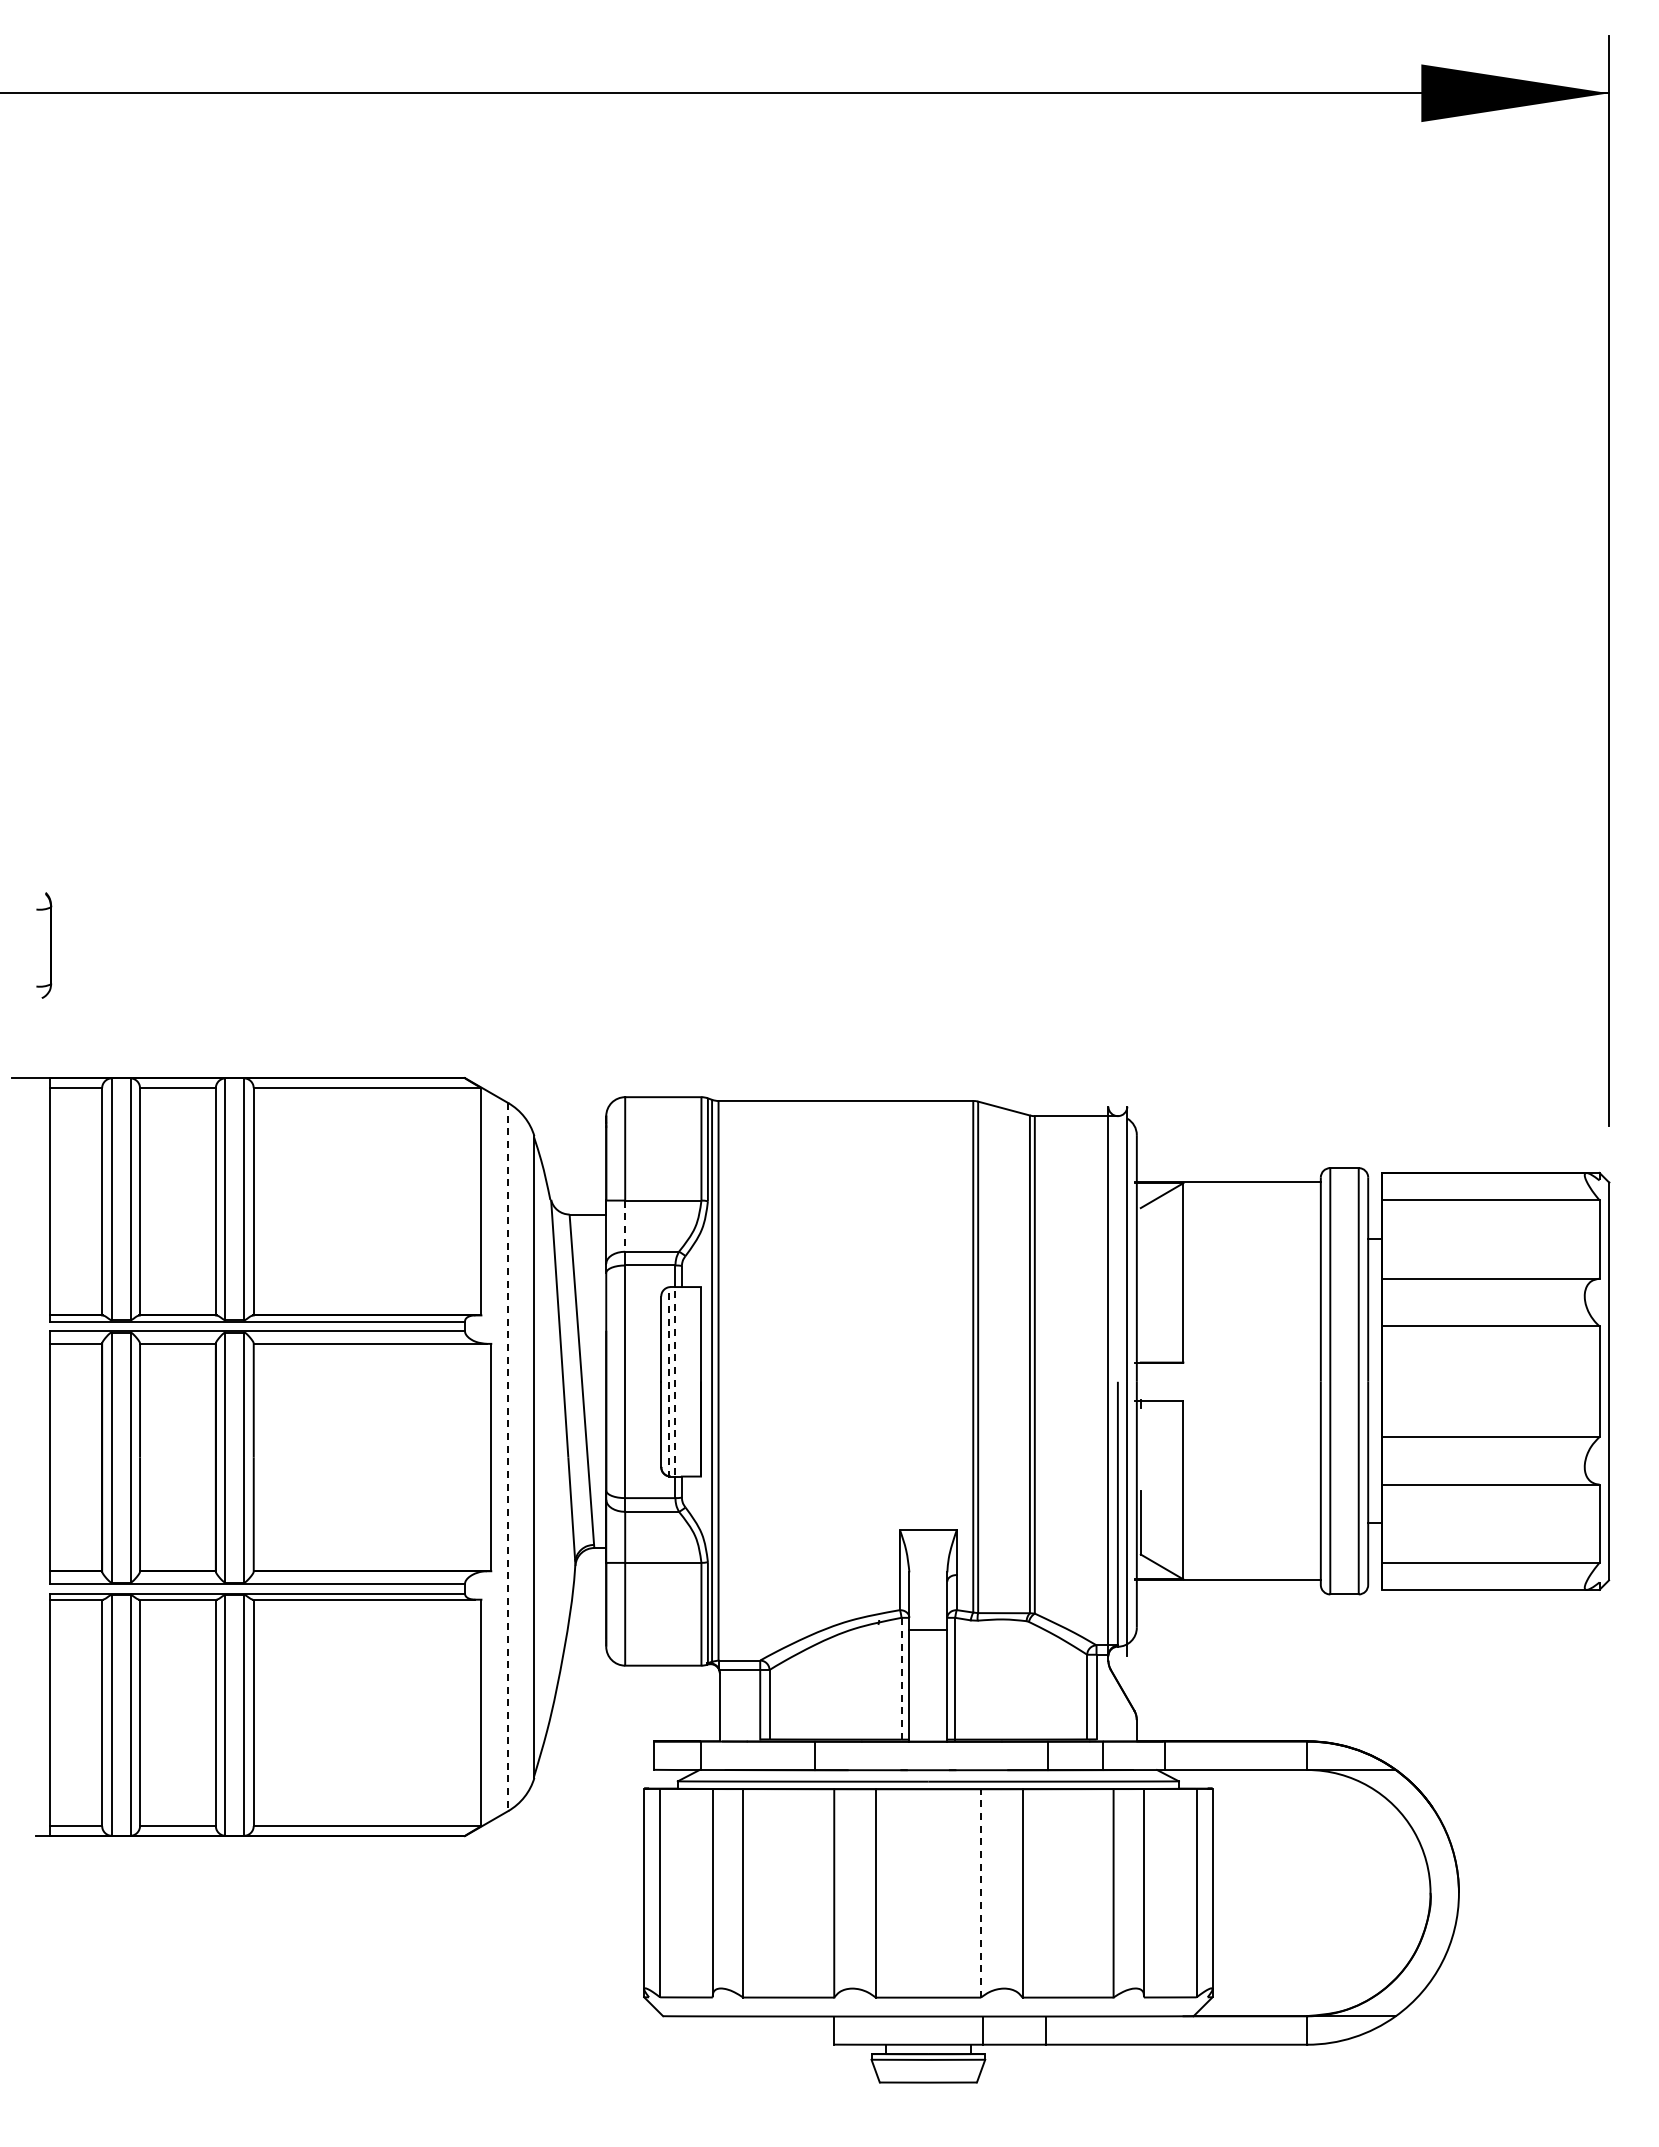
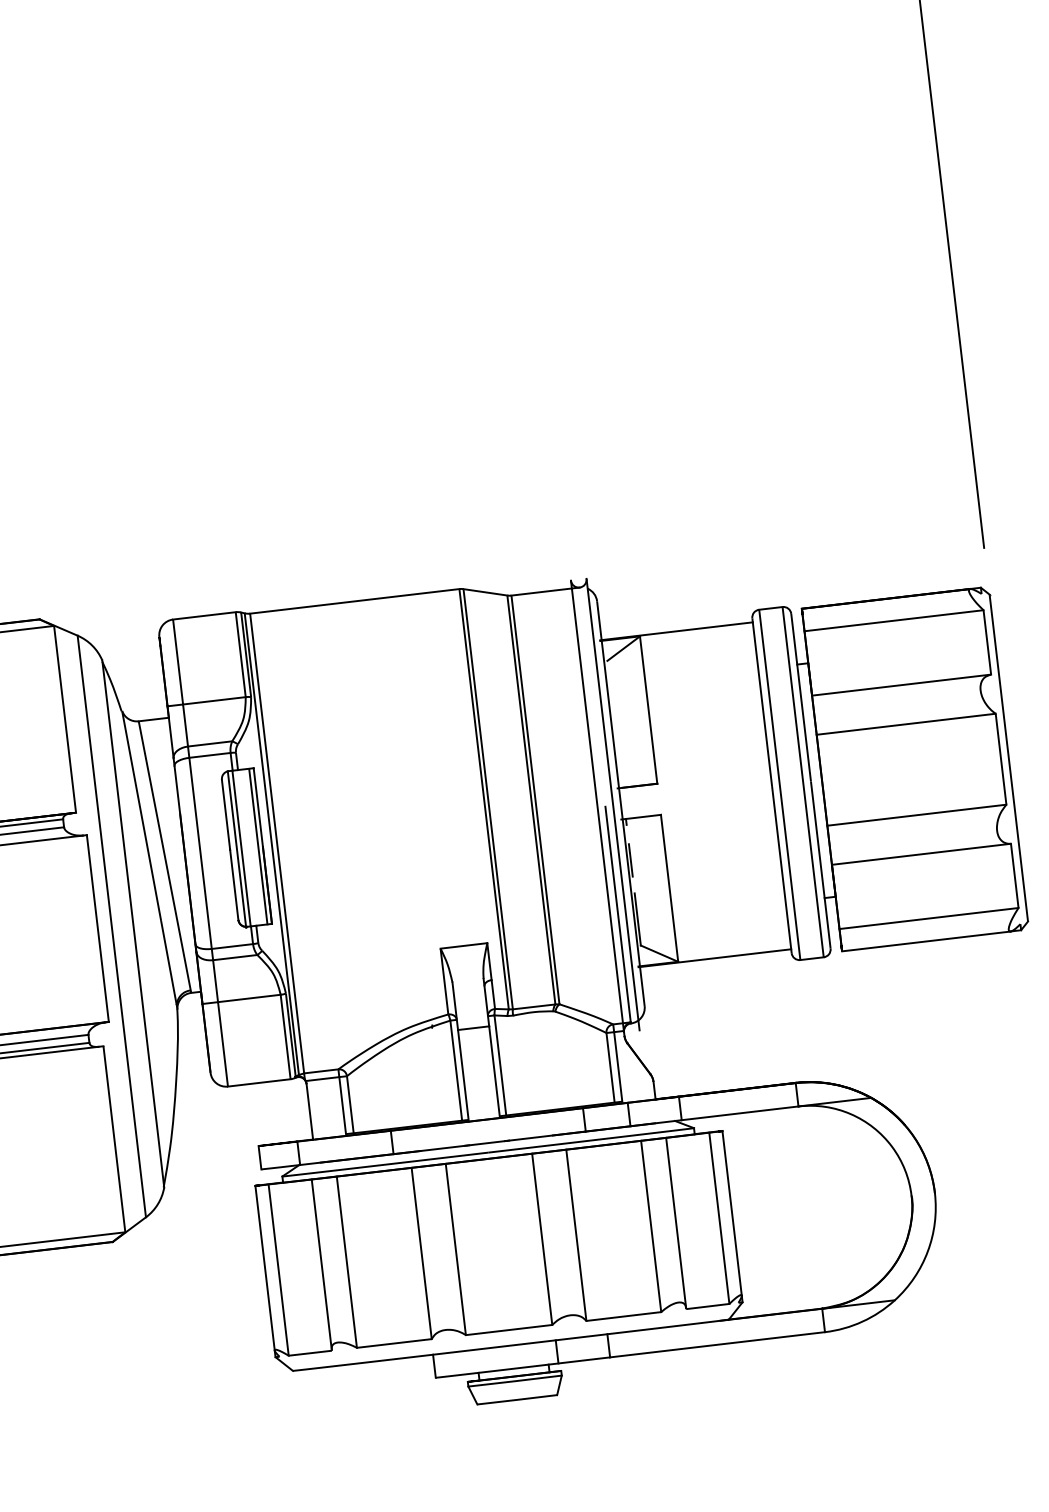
line: (625, 1226) -> (185, 725), dashed -> solid
line: (669, 1381) -> (236, 848), dashed -> solid
line: (675, 1381) -> (241, 848), dashed -> solid
line: (695, 1381) -> (258, 846), added
line: (1140, 1450) -> (630, 860), added
line: (508, 1457) -> (112, 926), dashed -> solid
line: (901, 1678) -> (456, 1070), dashed -> solid
line: (980, 1892) -> (541, 1238), dashed -> solid

